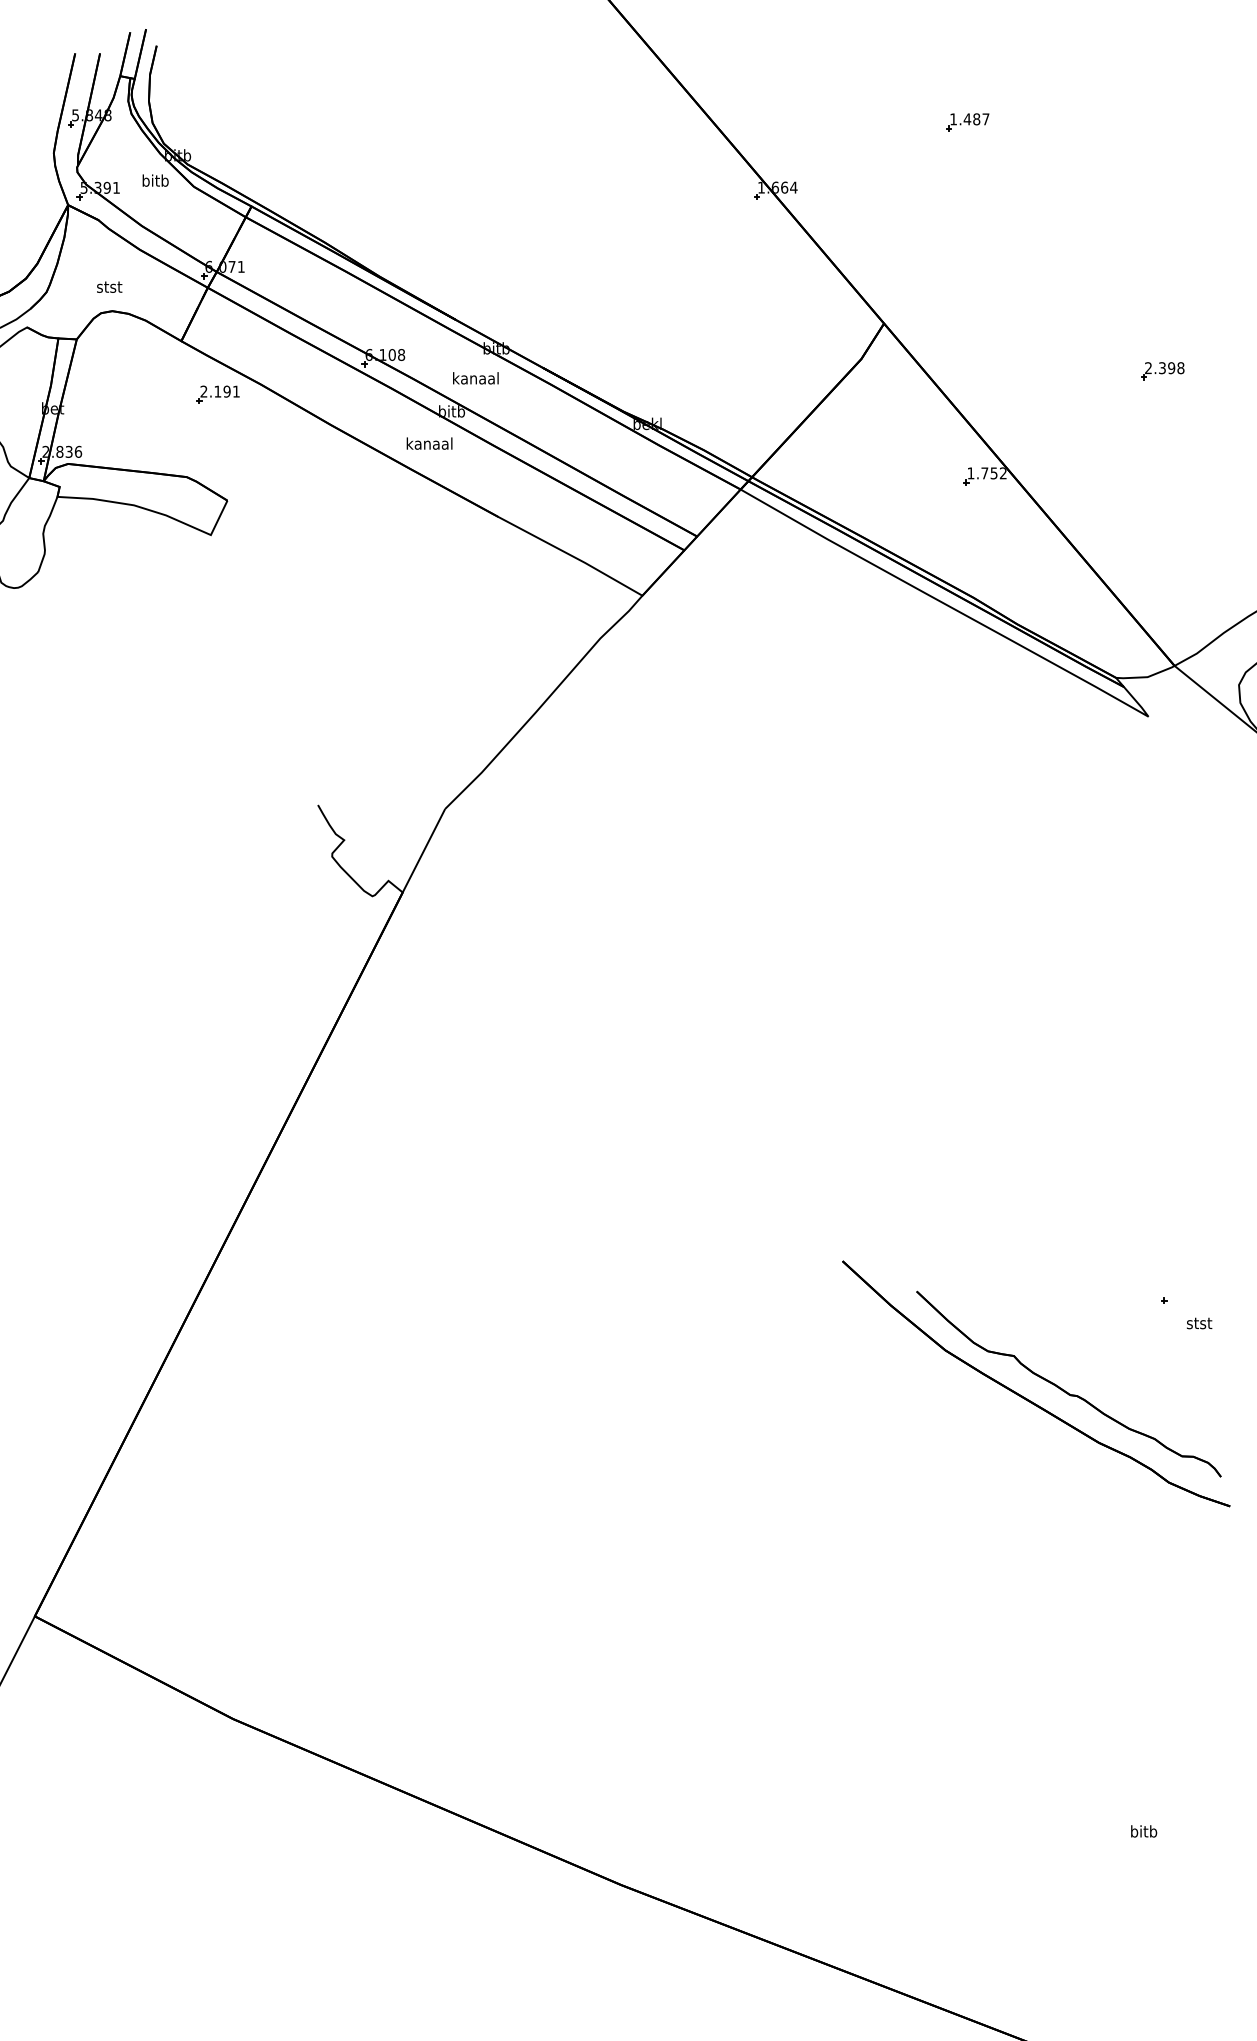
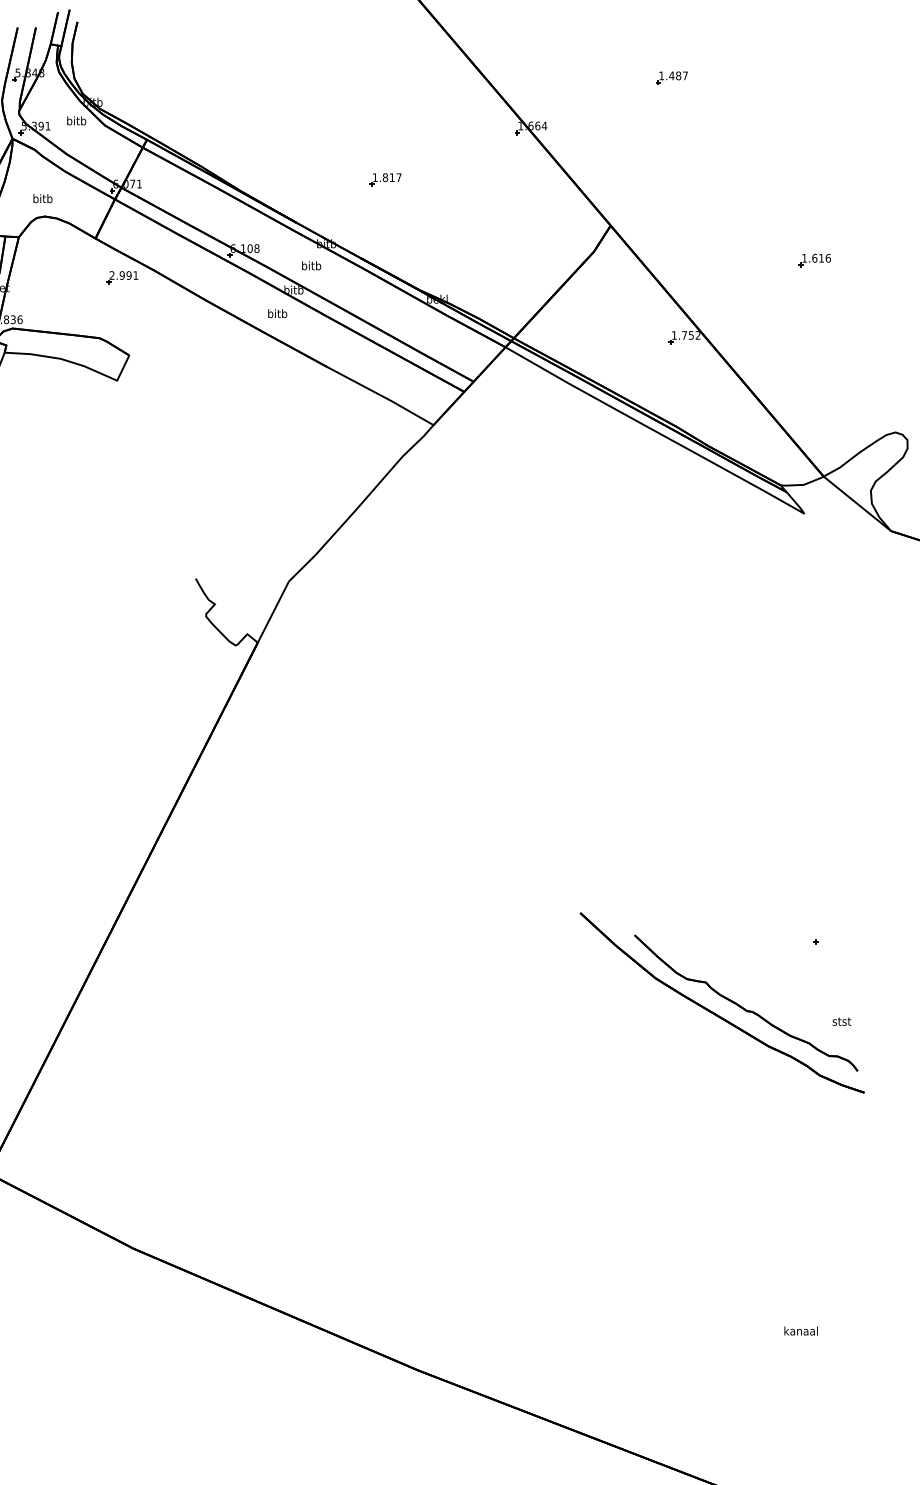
part: (576, 261) -> (385, 180), added
text: (109, 286) -> (42, 198), stst -> bitb
text: (1164, 368) -> (816, 258), 2.398 -> 1.616
text: (475, 378) -> (311, 265), kanaal -> bitb
text: (217, 391) -> (122, 275), 2.191 -> 2.991
text: (429, 443) -> (277, 313), kanaal -> bitb
text: (1199, 1323) -> (841, 1021), moved
text: (1143, 1831) -> (800, 1331), bitb -> kanaal

